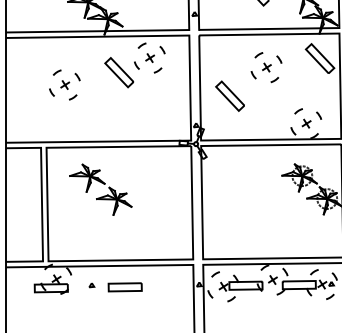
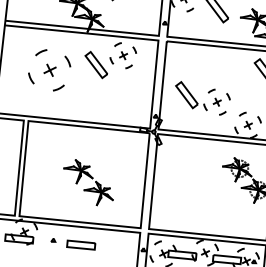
part: (266, 67) -> (216, 102), moved
part: (64, 84) -> (49, 69), size x1.6
part: (100, 189) -> (88, 182), moved

